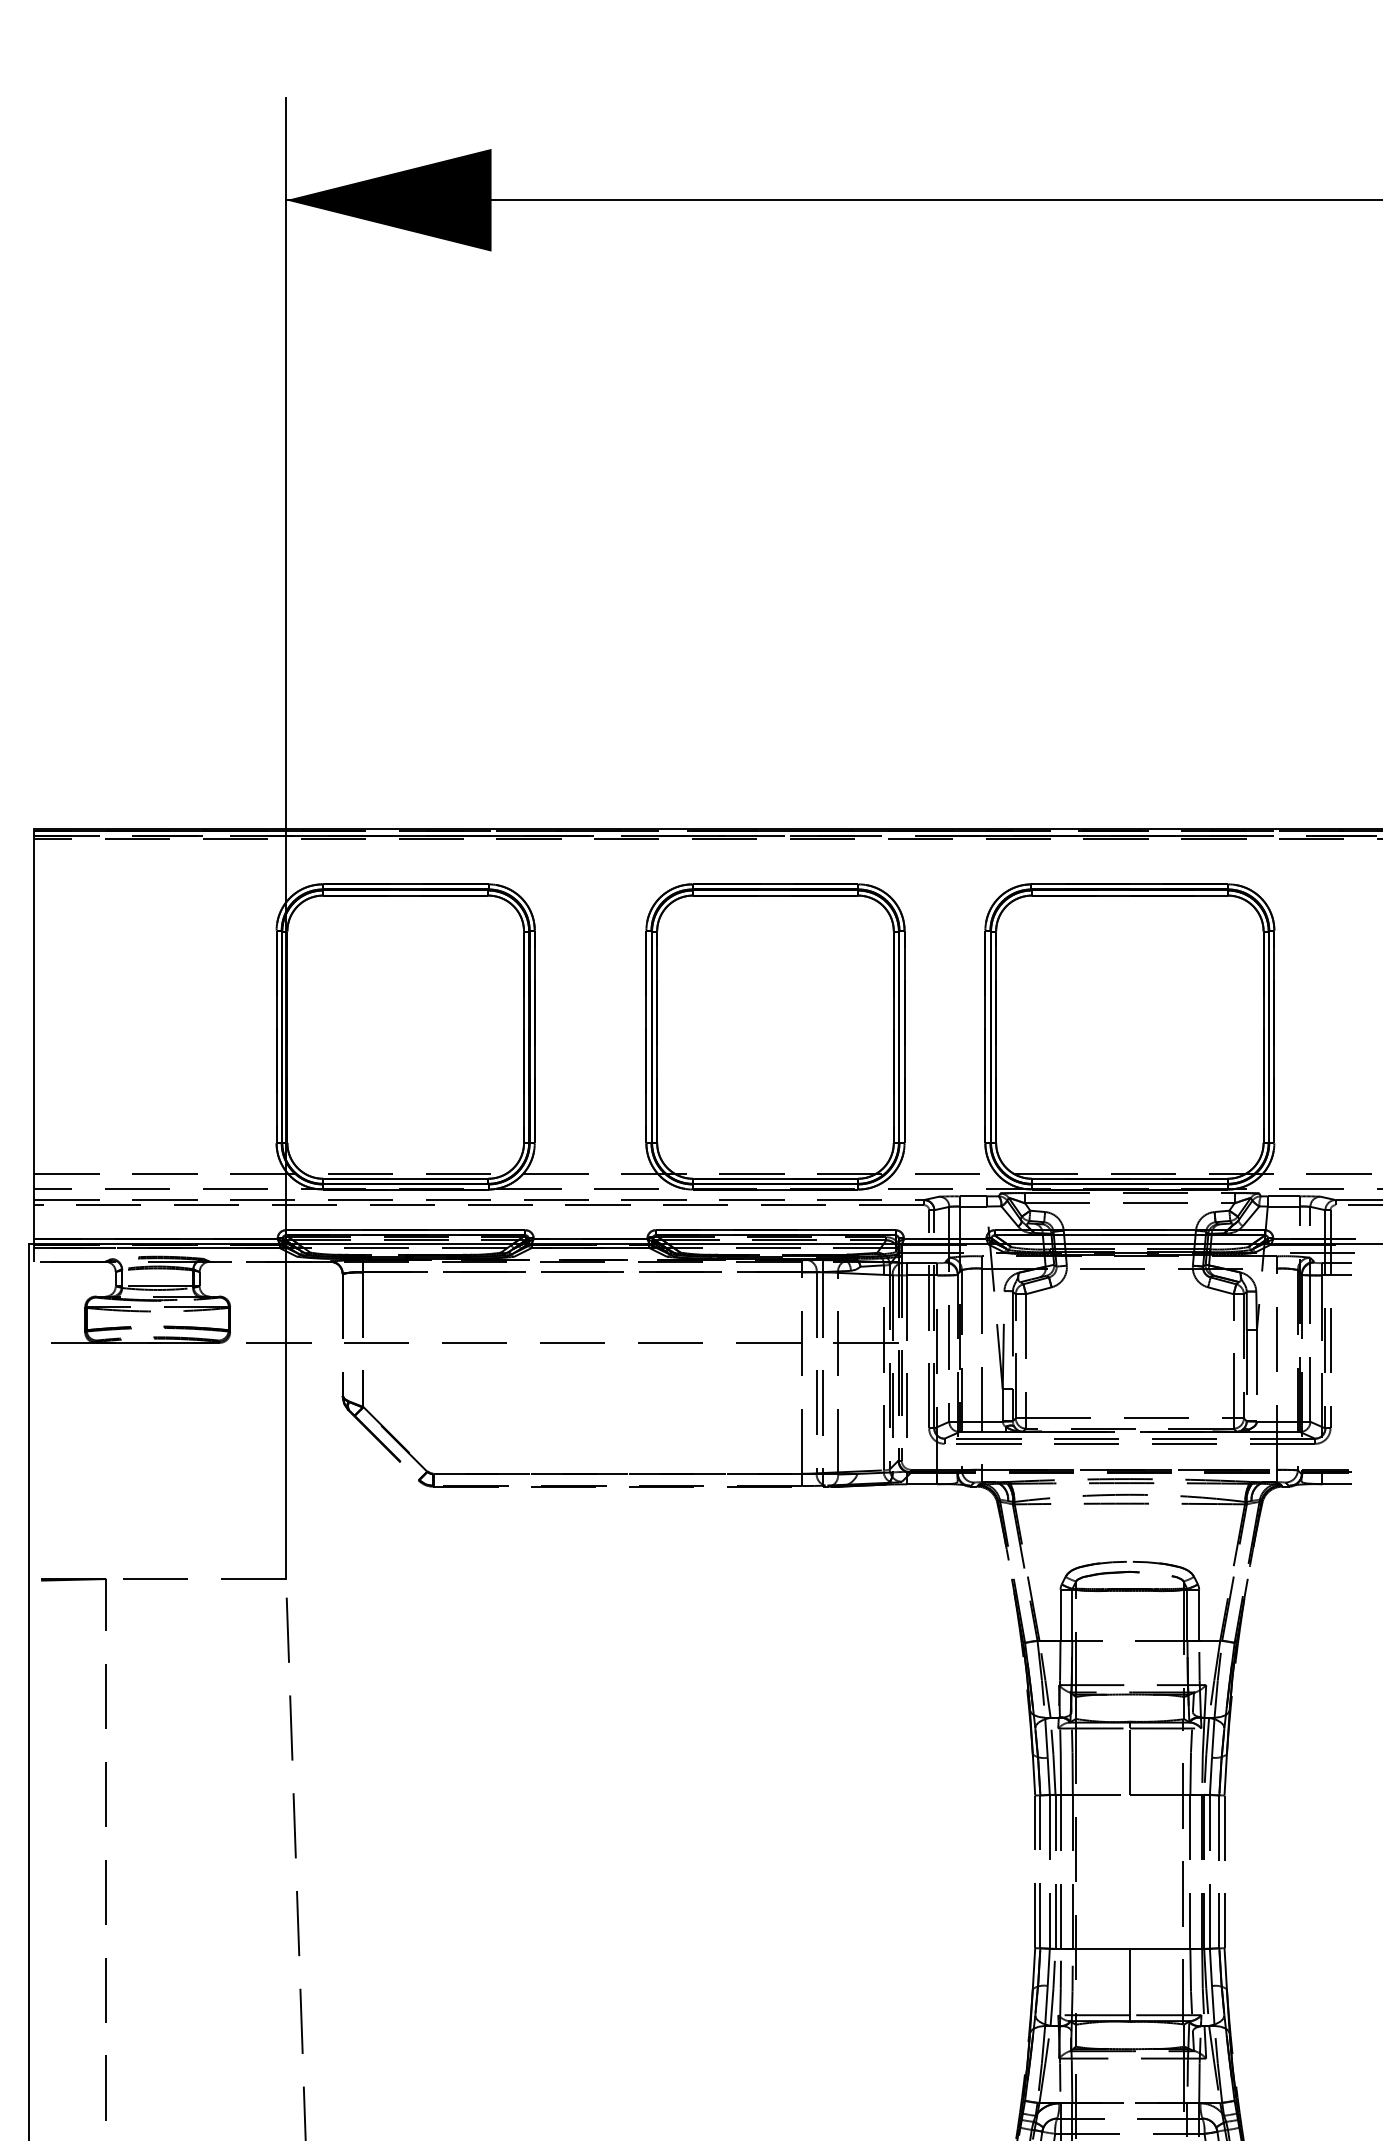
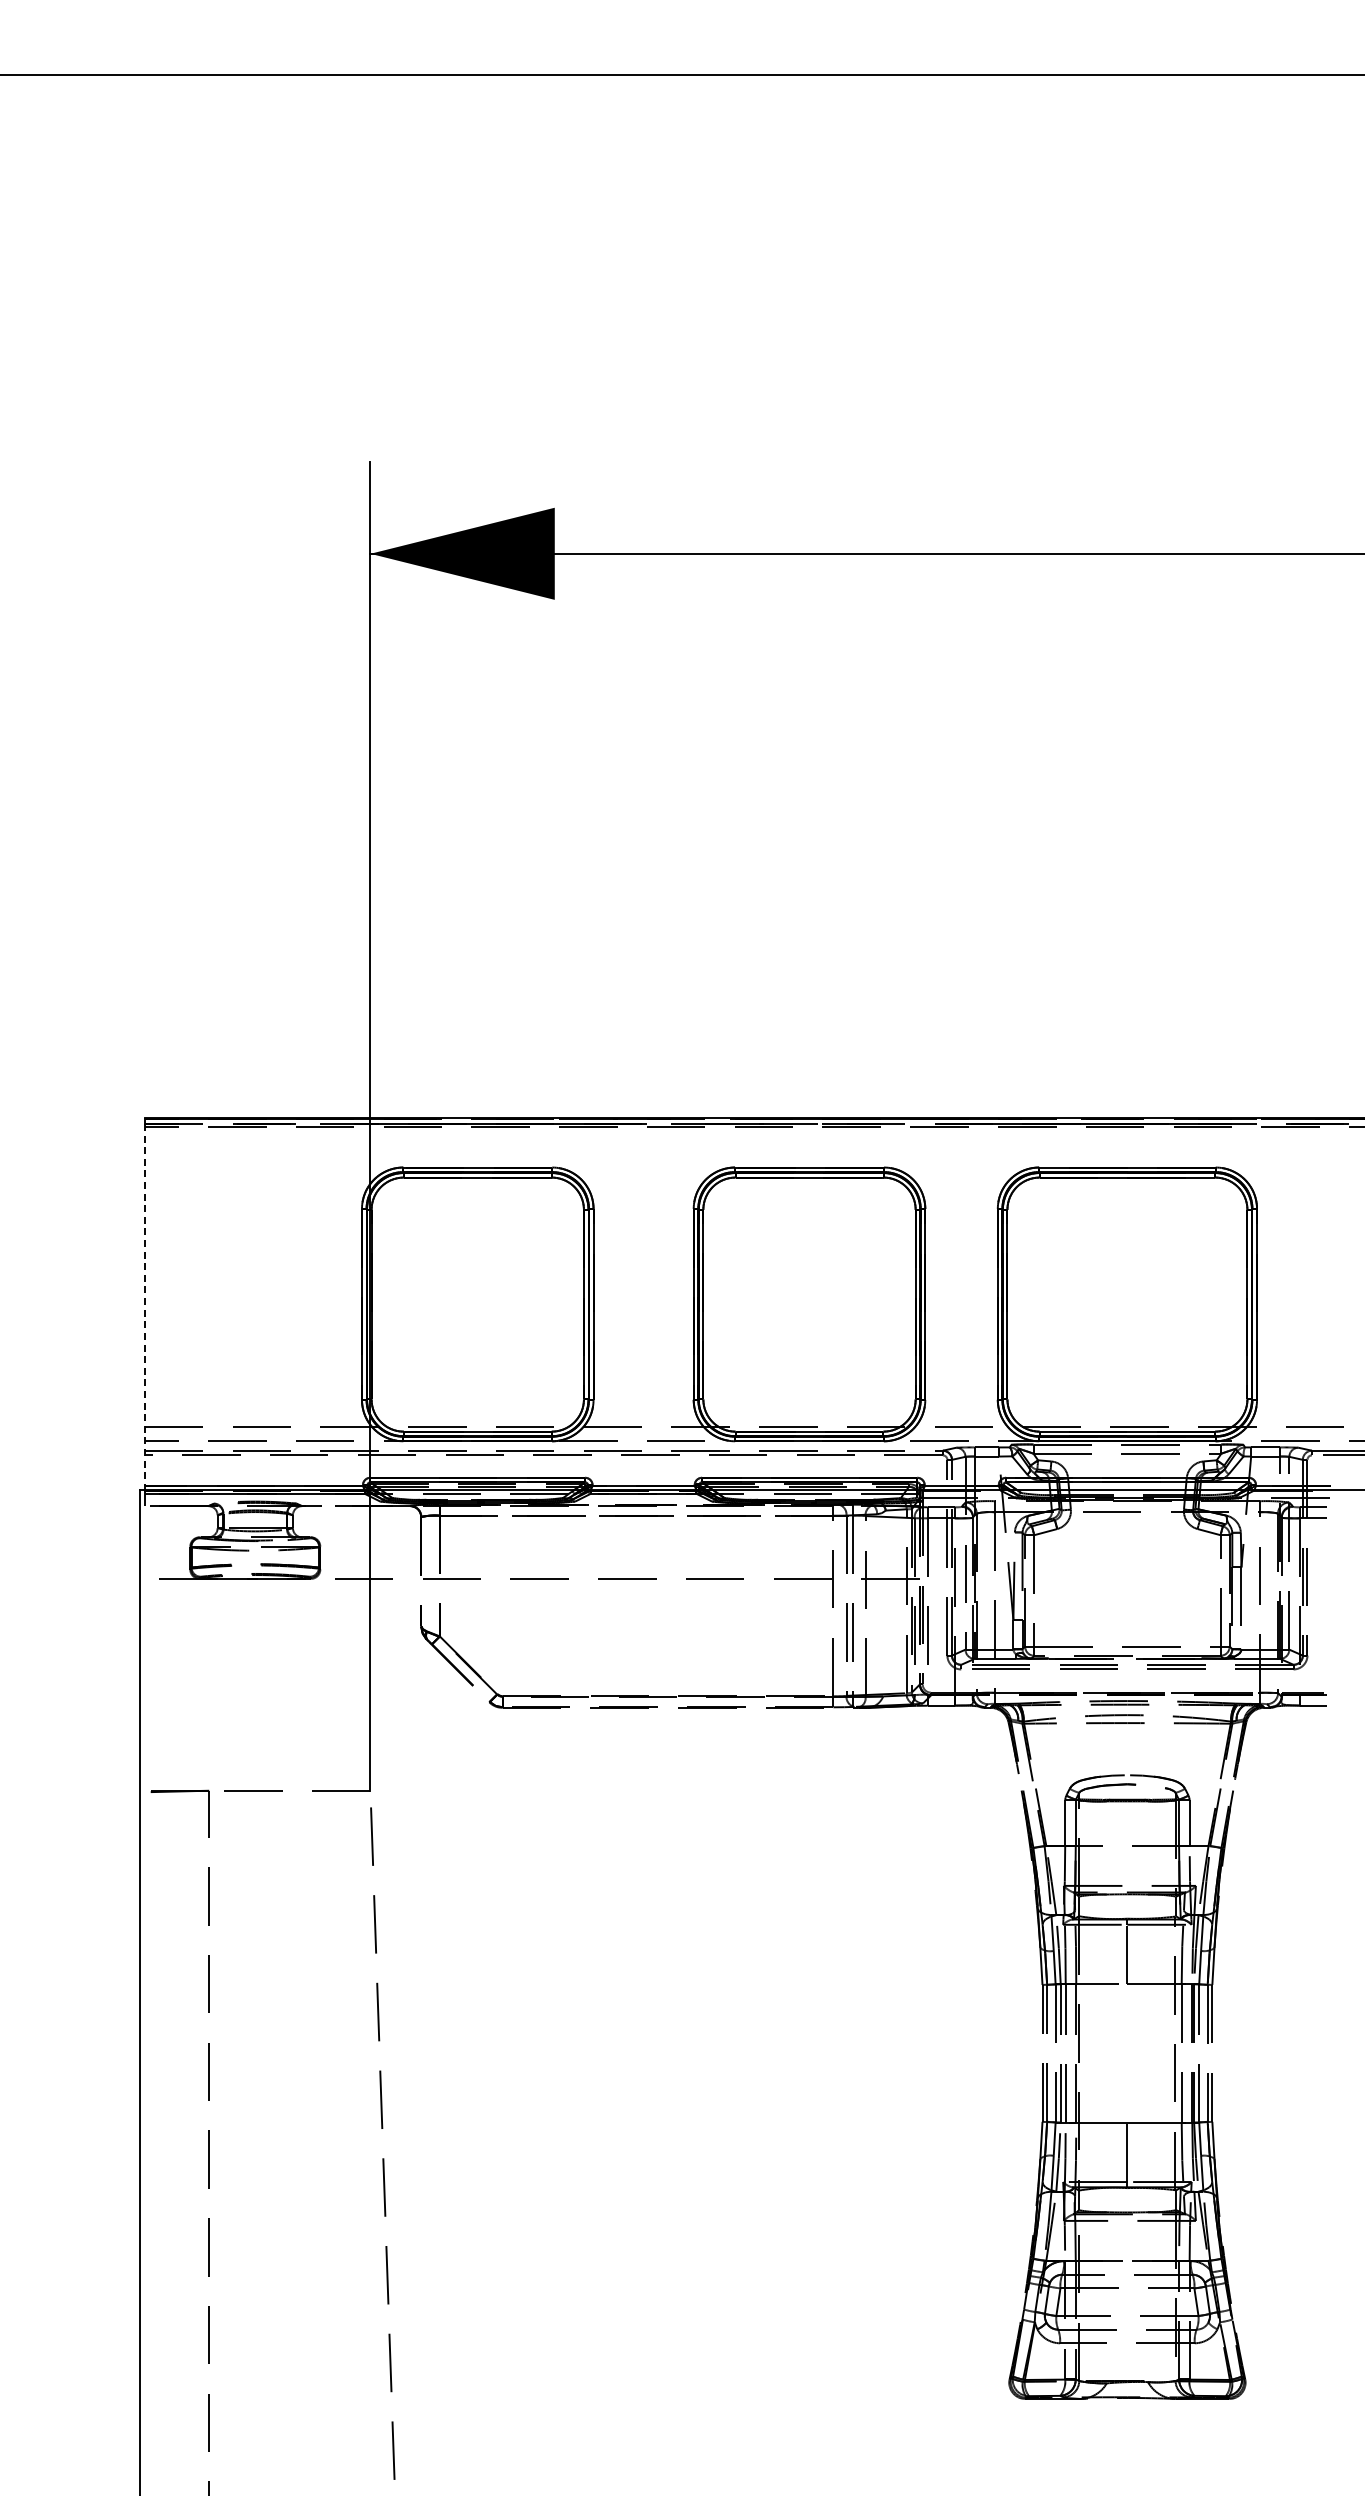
line: (34, 1038) -> (144, 1305), solid -> dashed

